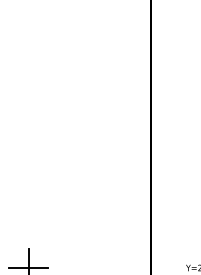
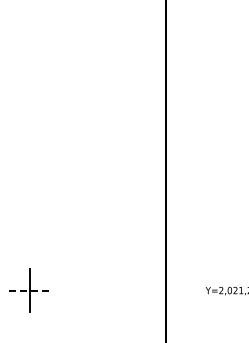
line: (28, 267) -> (30, 290), solid -> dashed

